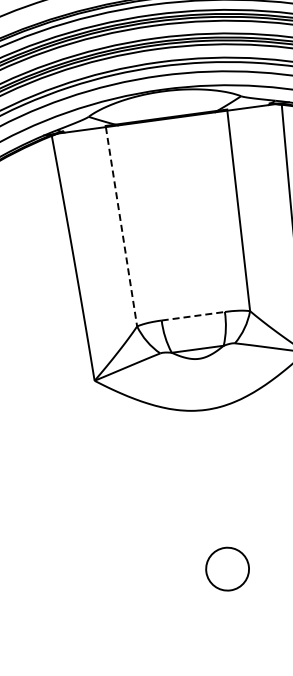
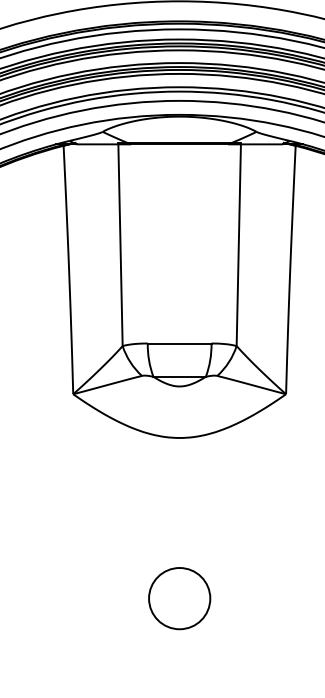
line: (121, 227) -> (120, 245), dashed -> solid
line: (193, 316) -> (179, 343), dashed -> solid
circle: (227, 568) -> (179, 598), size x1.43

